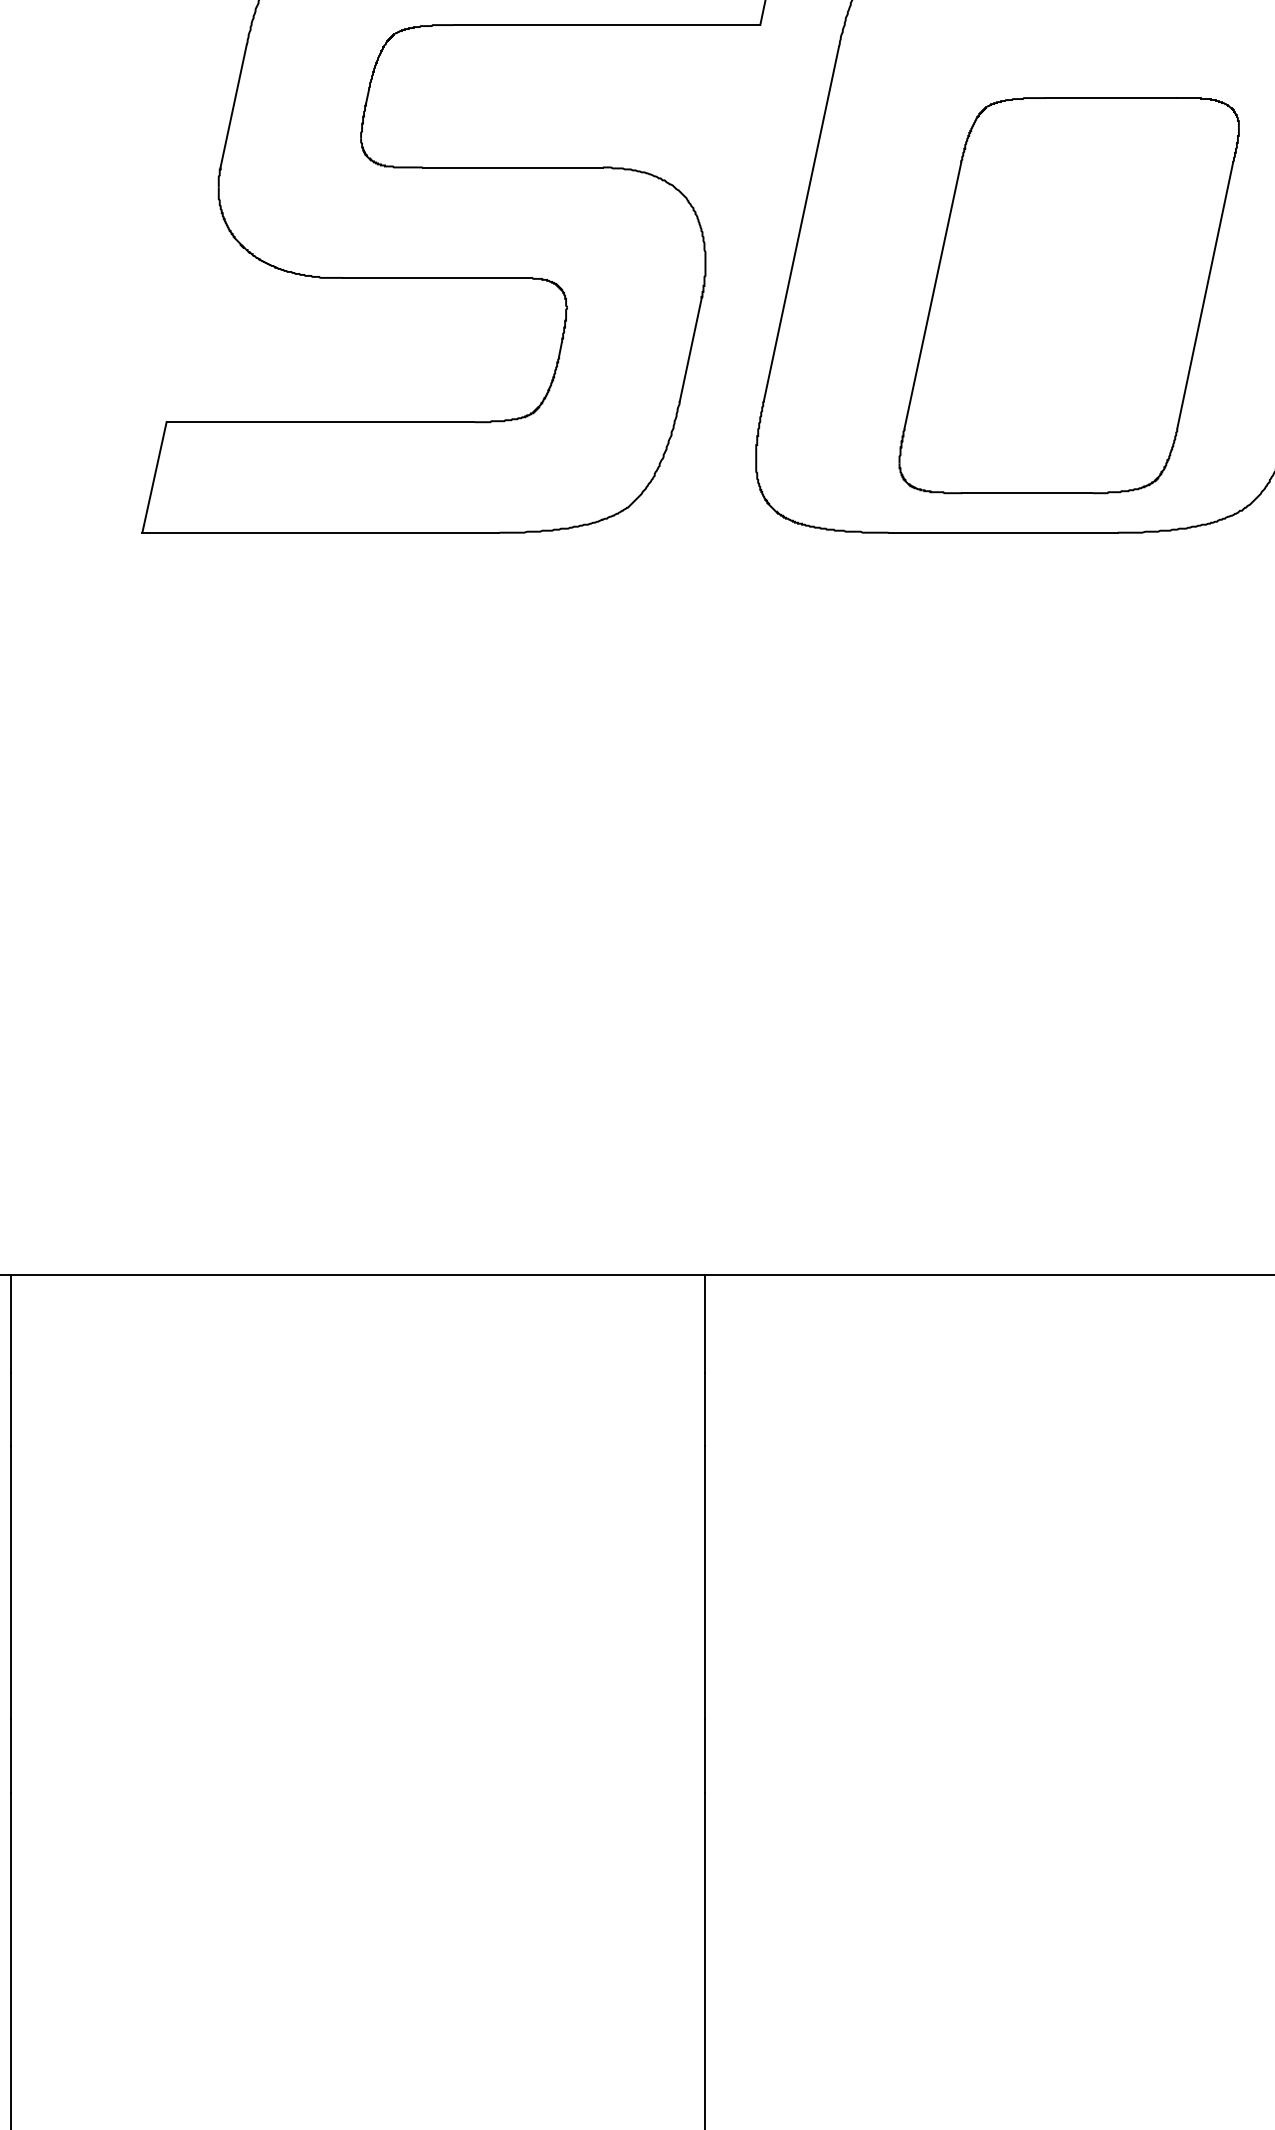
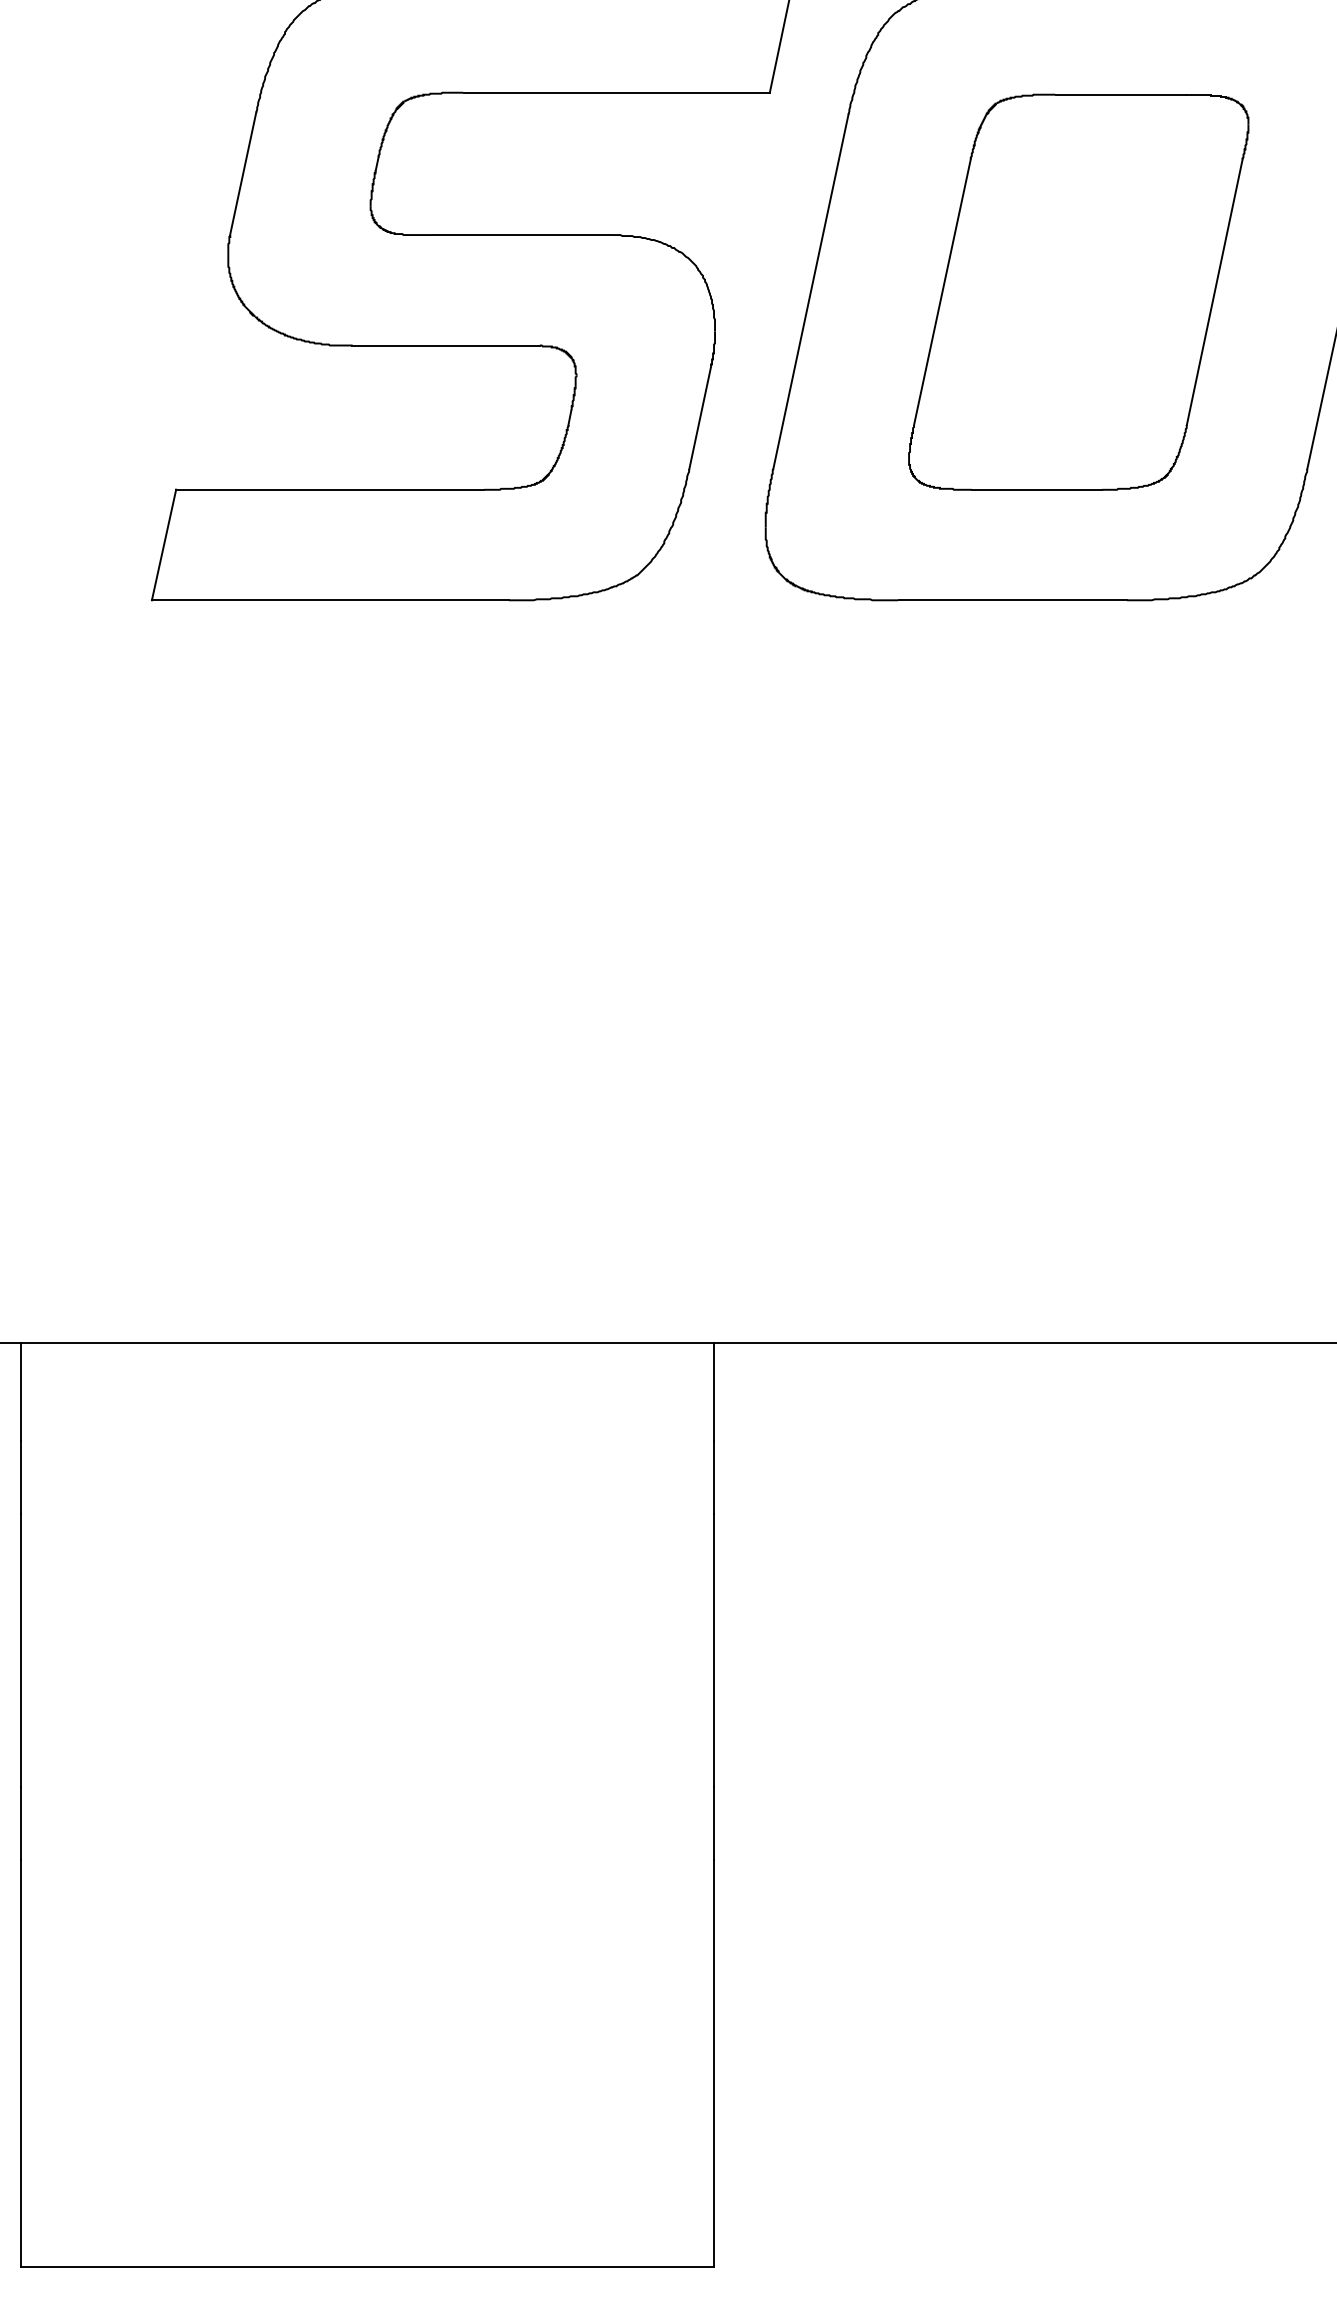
part: (1068, 294) -> (1078, 291), moved

